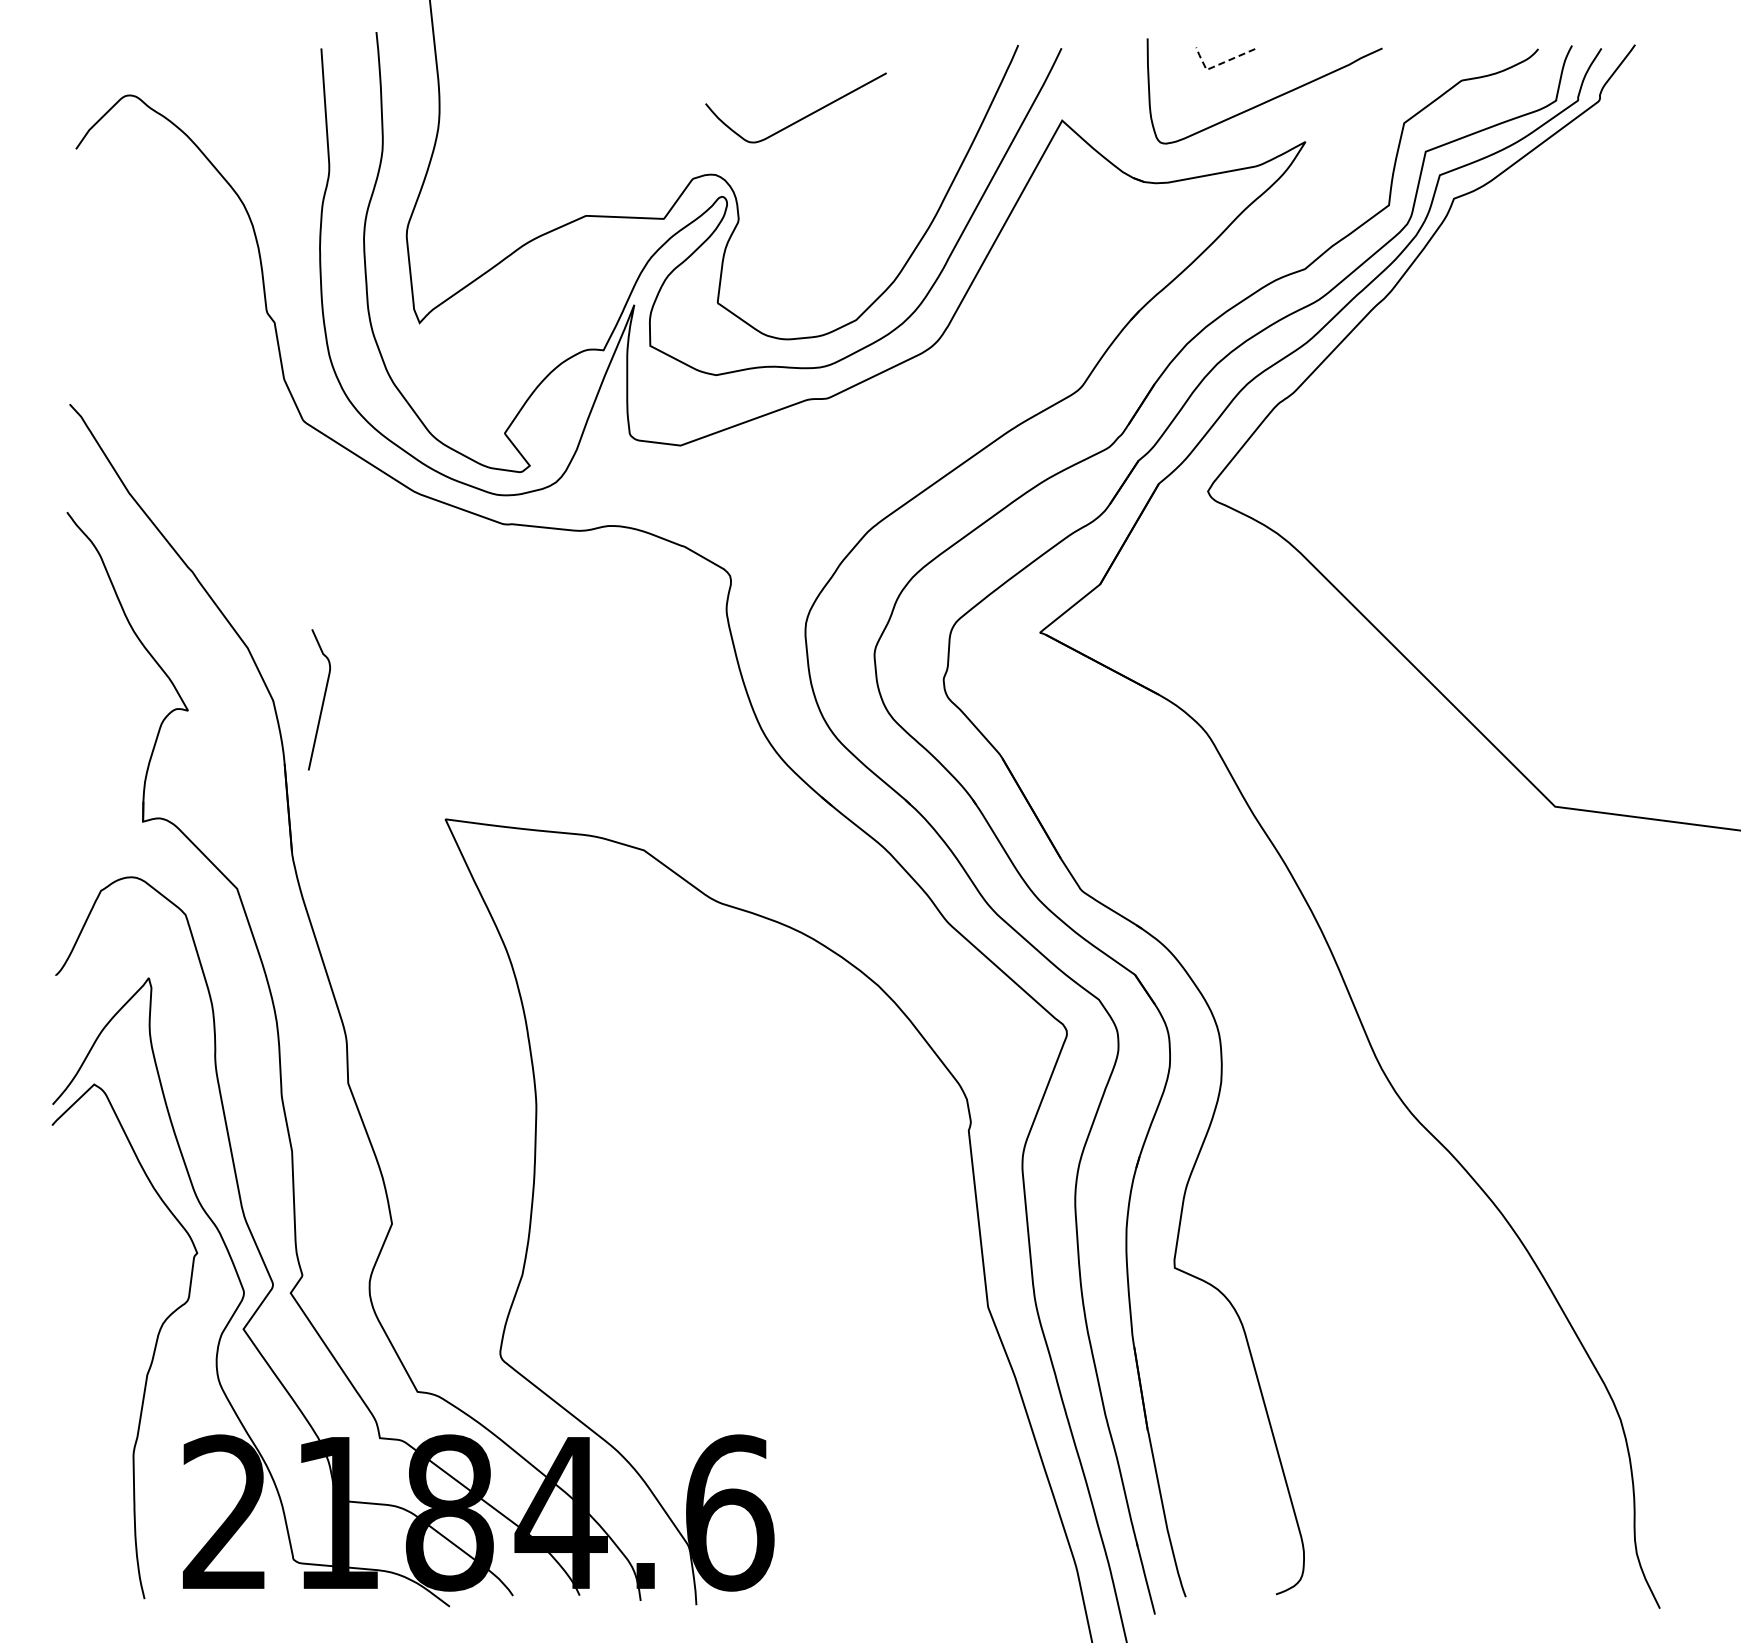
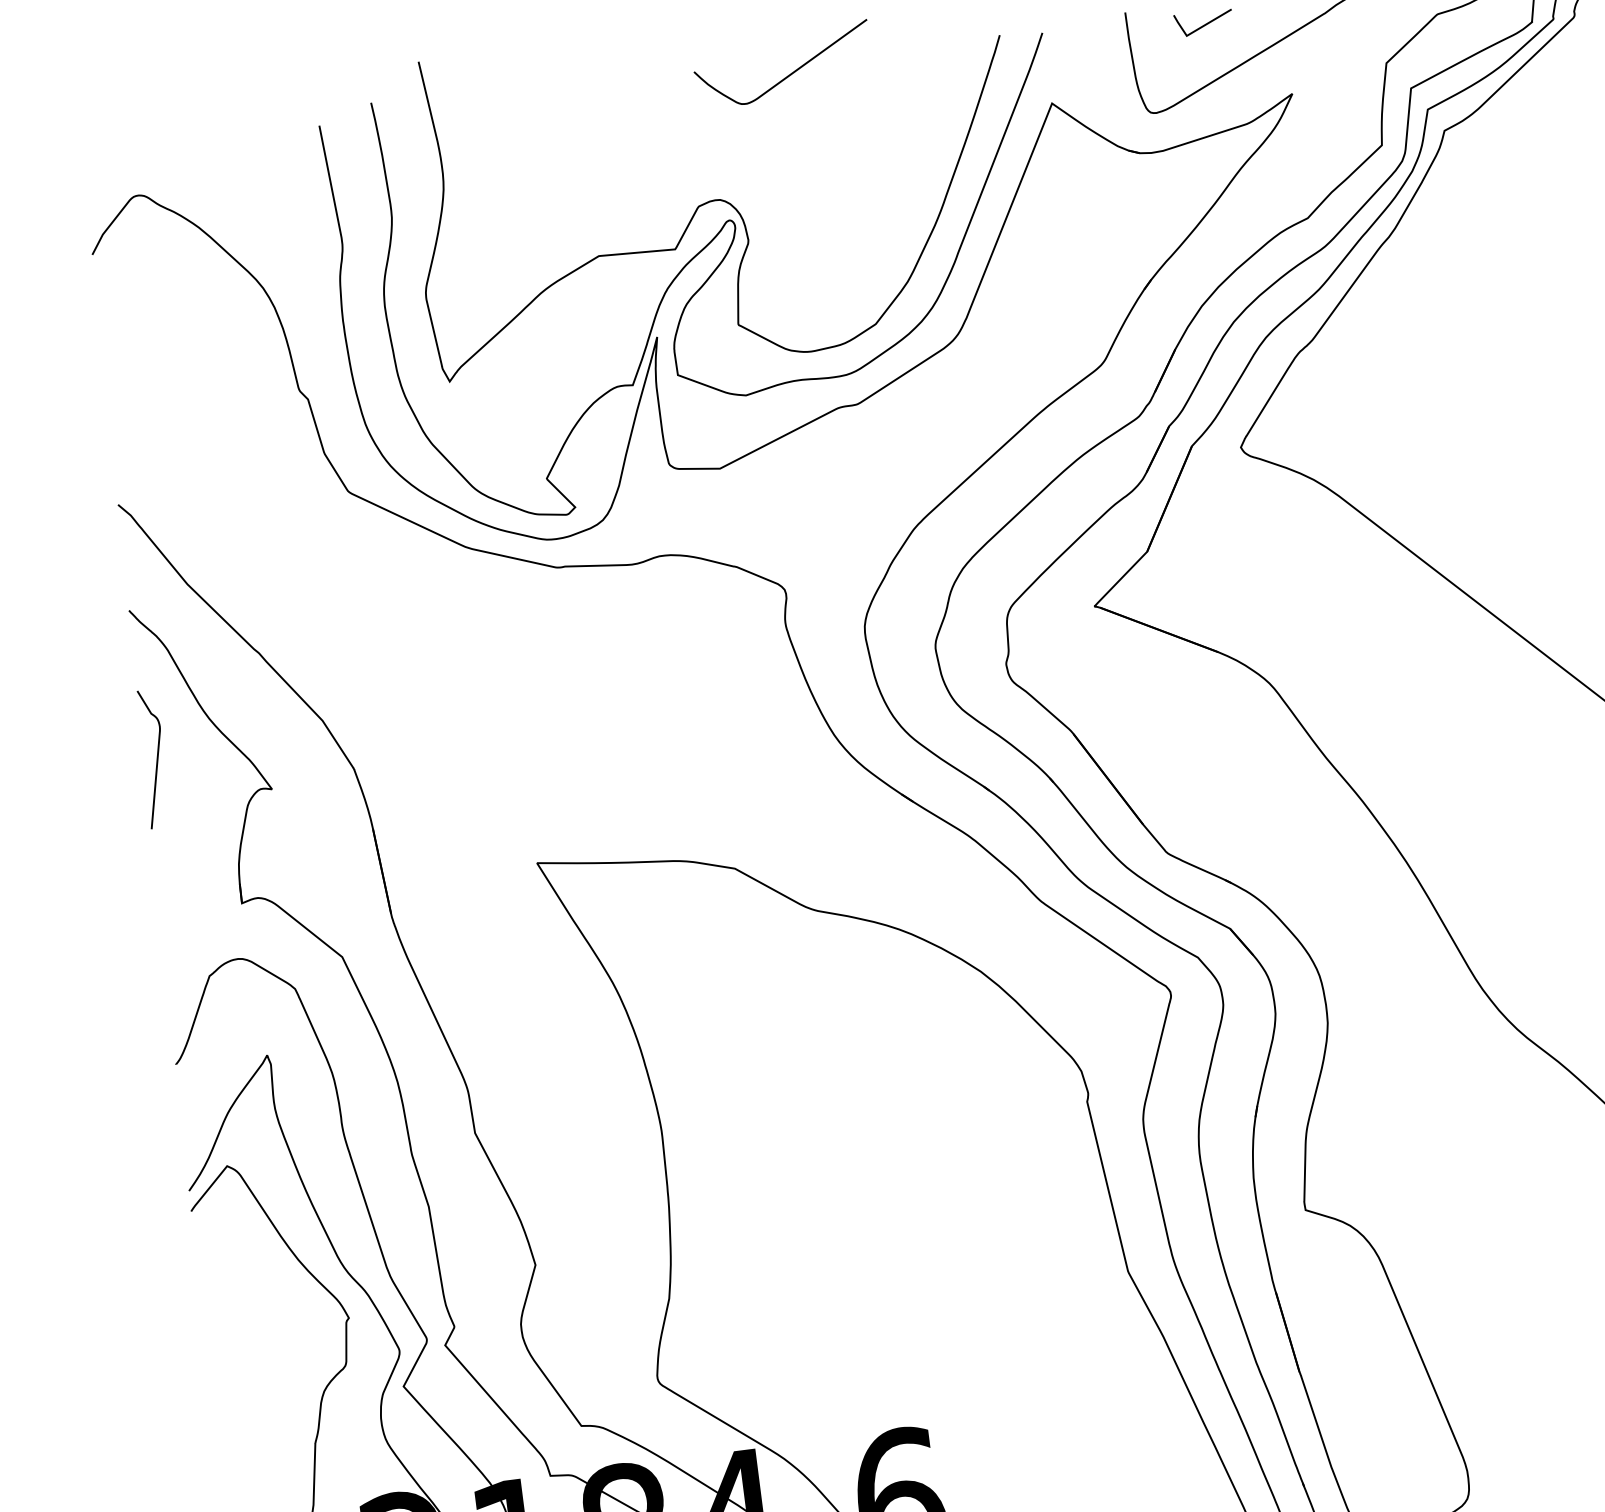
line: (1217, 65) -> (1196, 30), dashed -> solid
curve: (800, 118) -> (788, 74), moved
curve: (322, 700) -> (156, 759), moved

